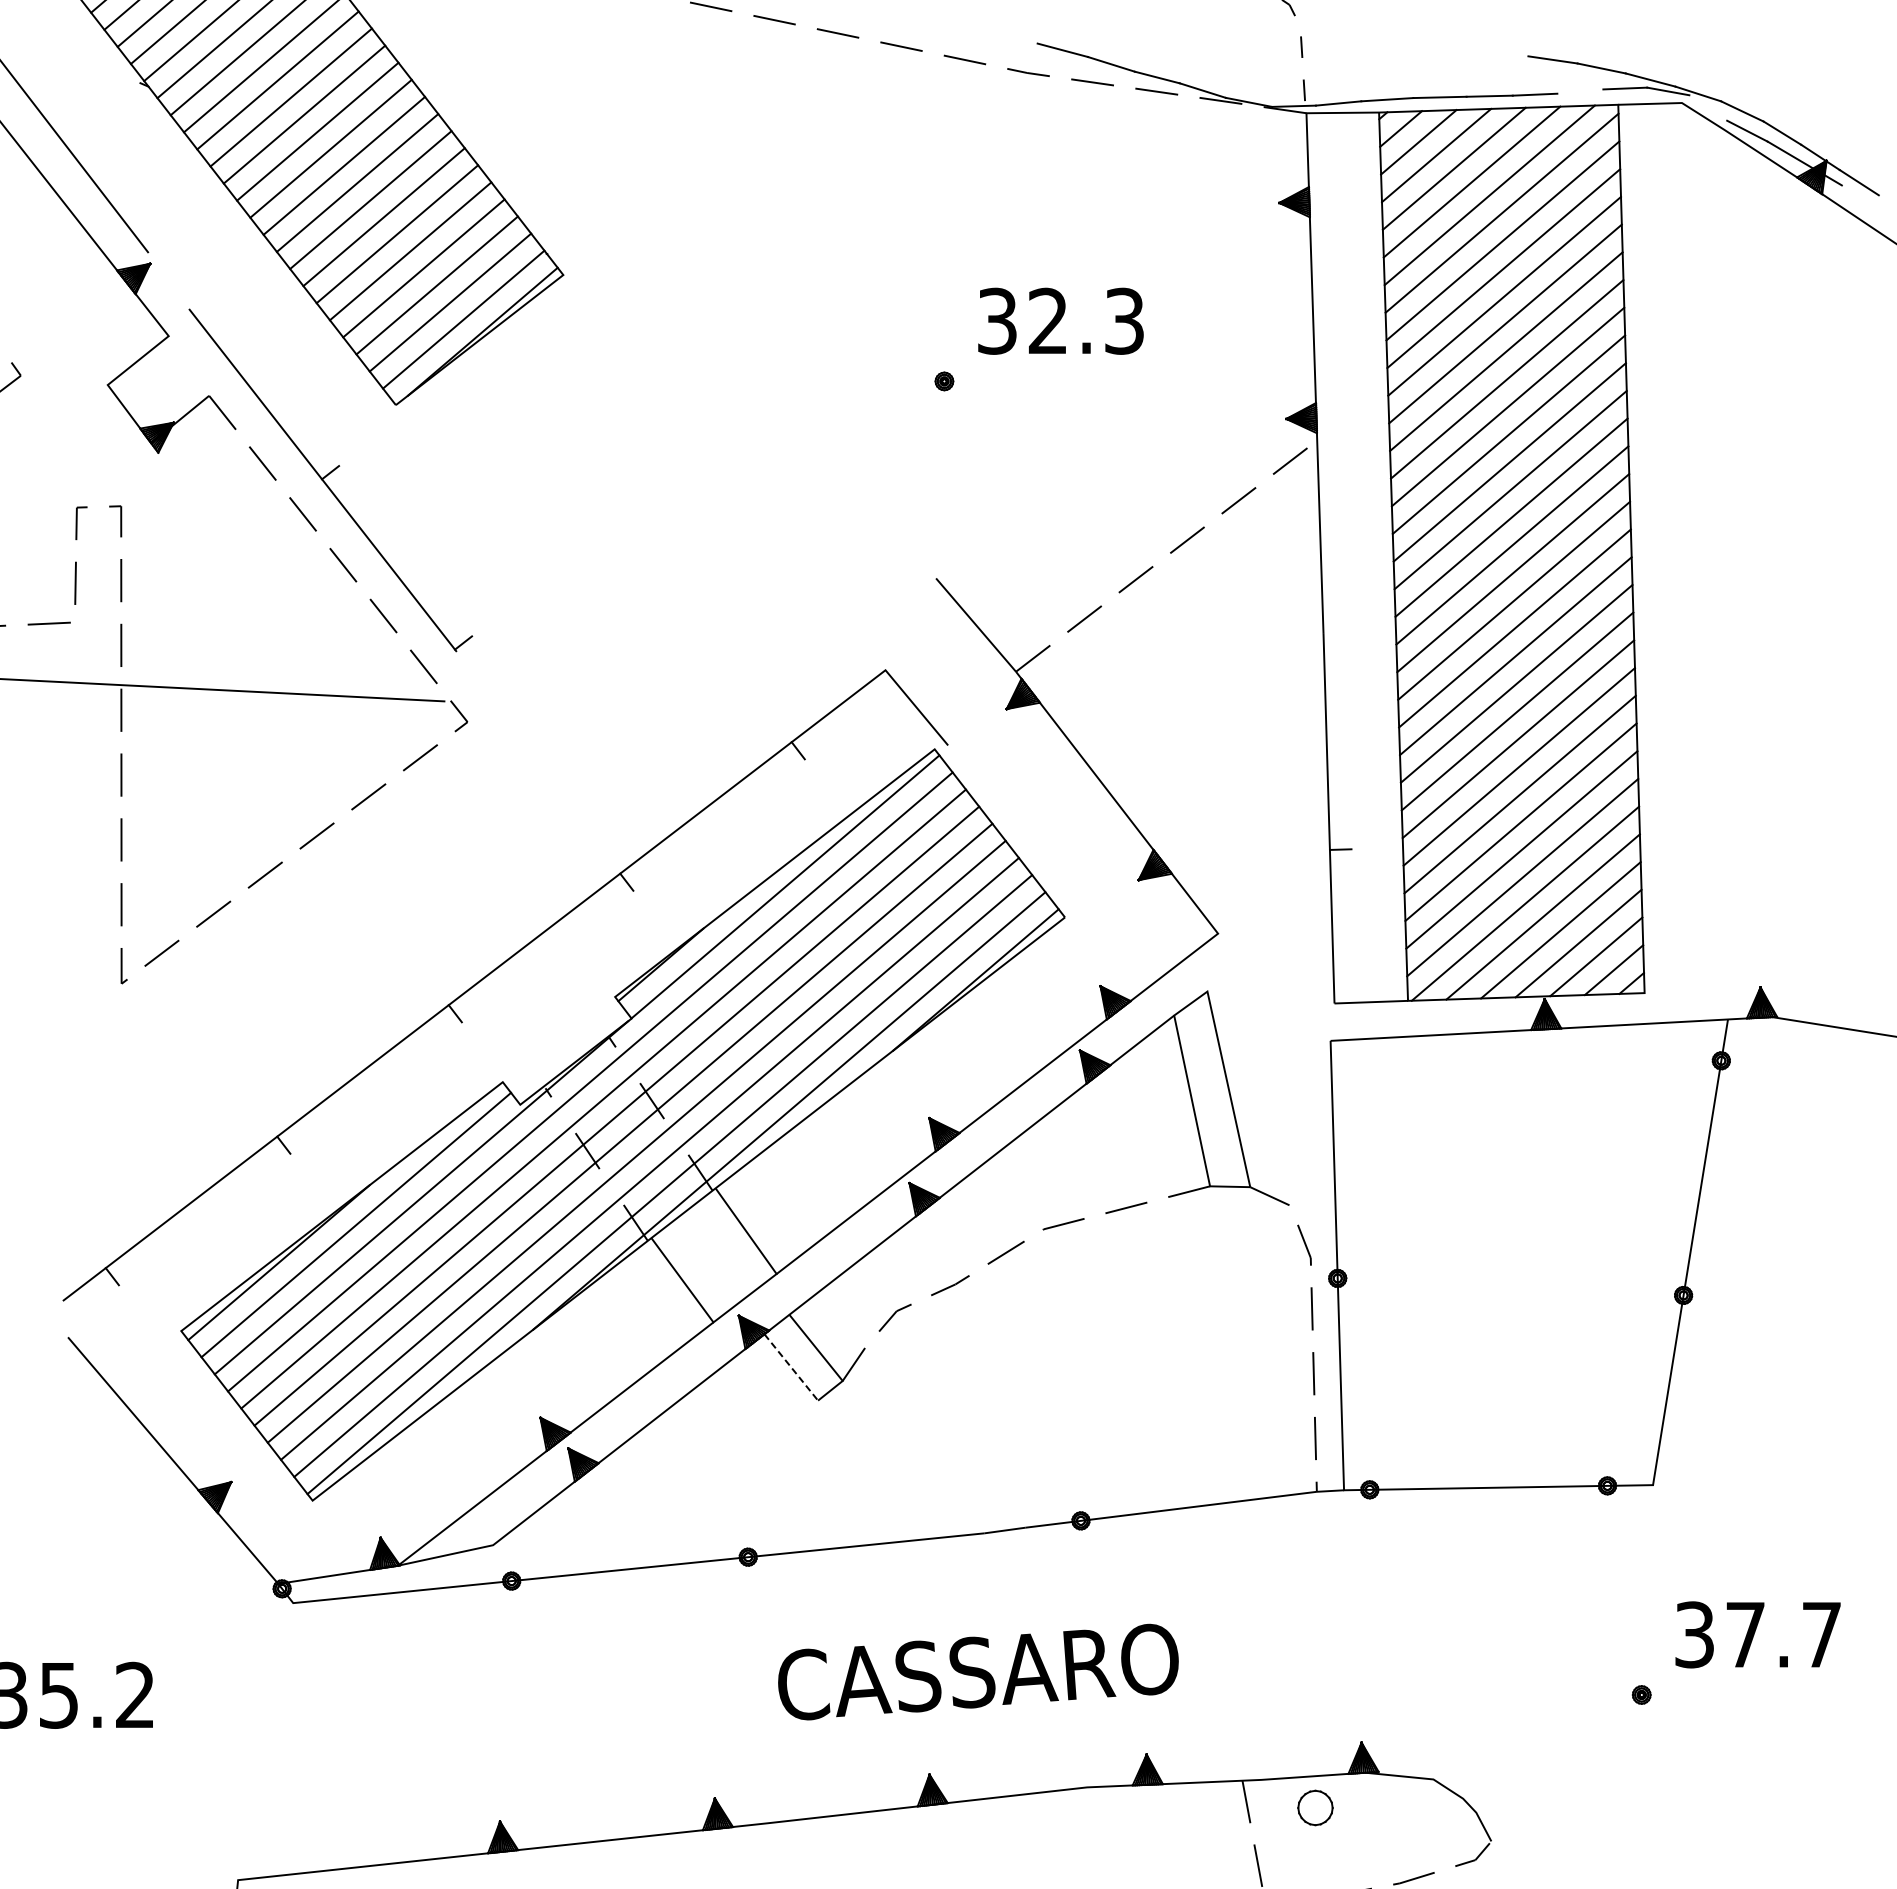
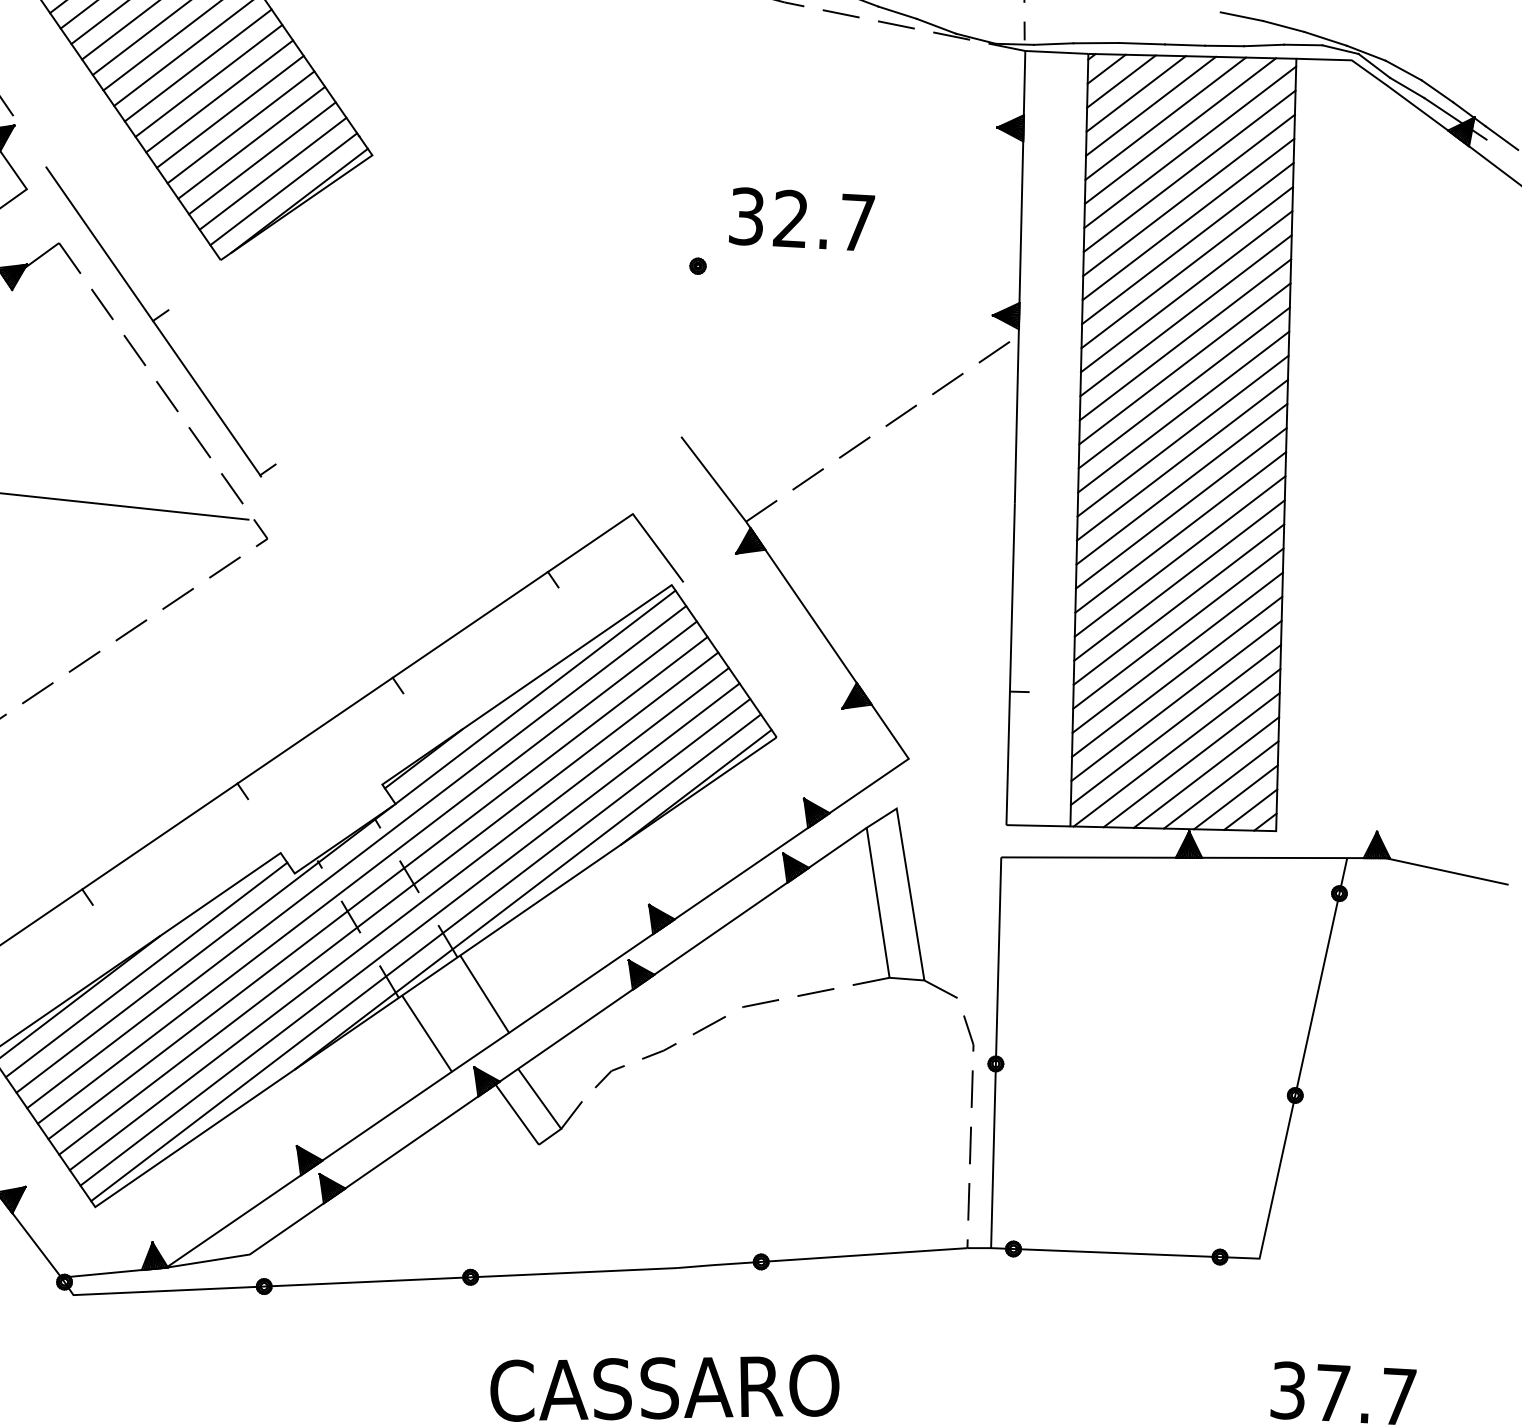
line: (1580, 91) -> (1264, 45), added
line: (1708, 107) -> (1374, 65), added
text: (1124, 320) -> (857, 222), 32.3 -> 32.7
line: (791, 1367) -> (517, 1114), dashed -> solid

